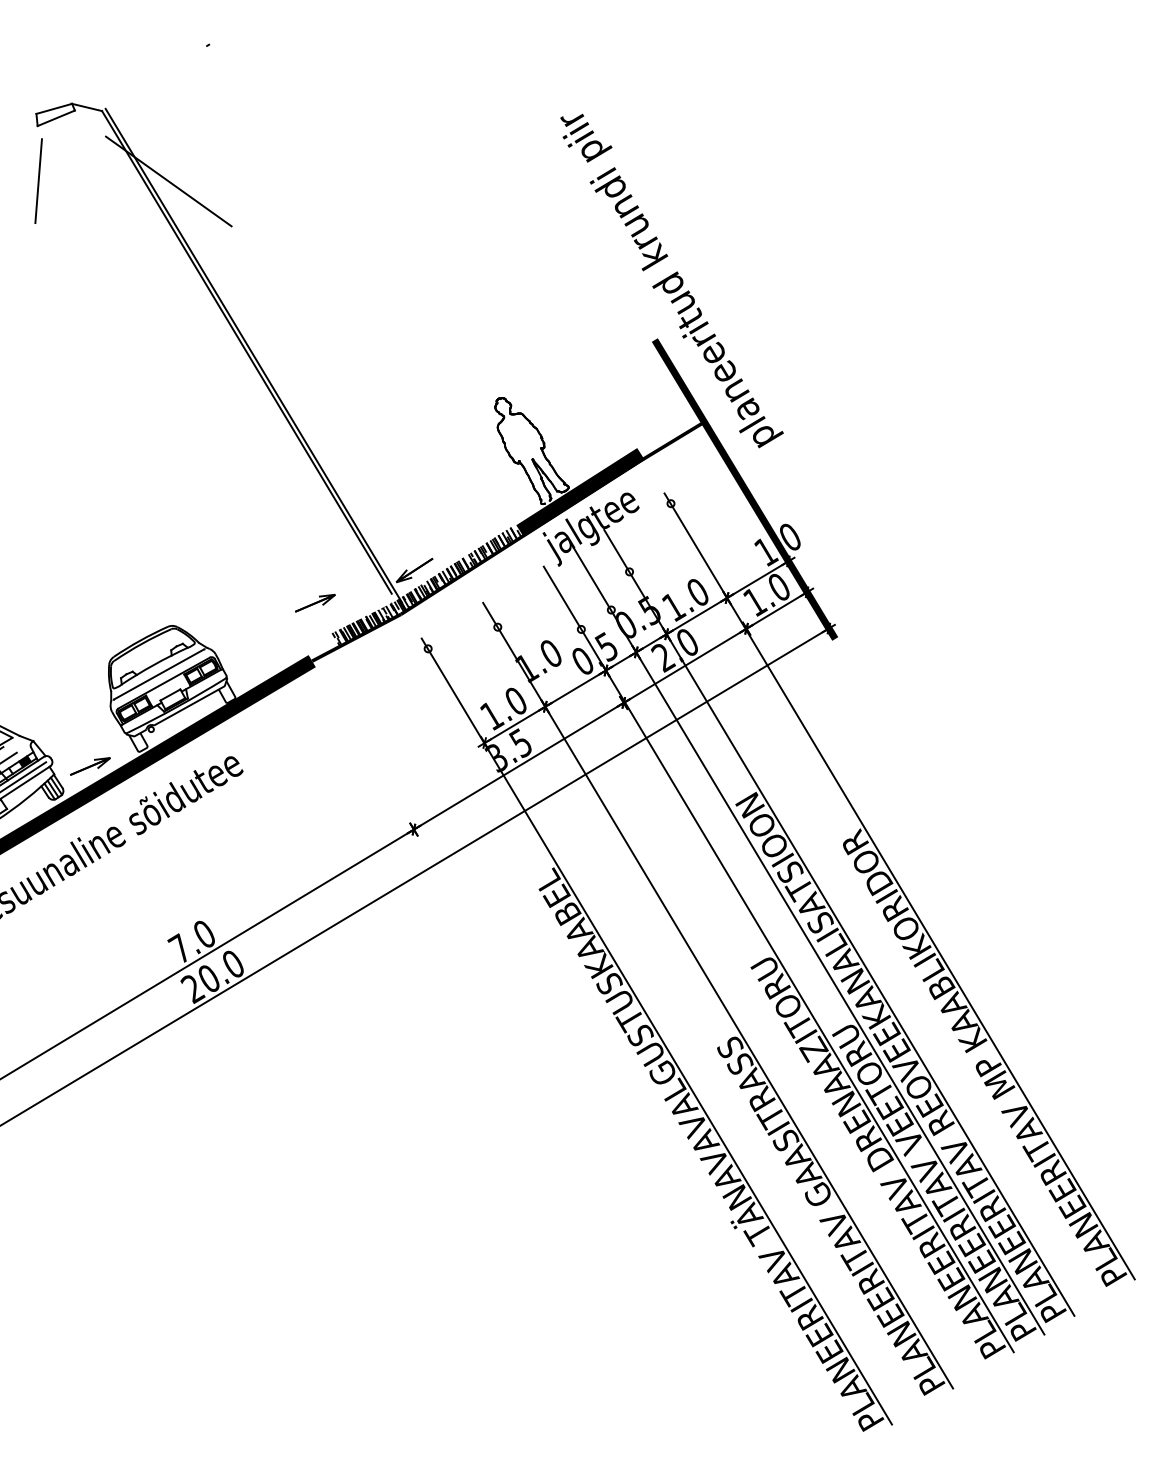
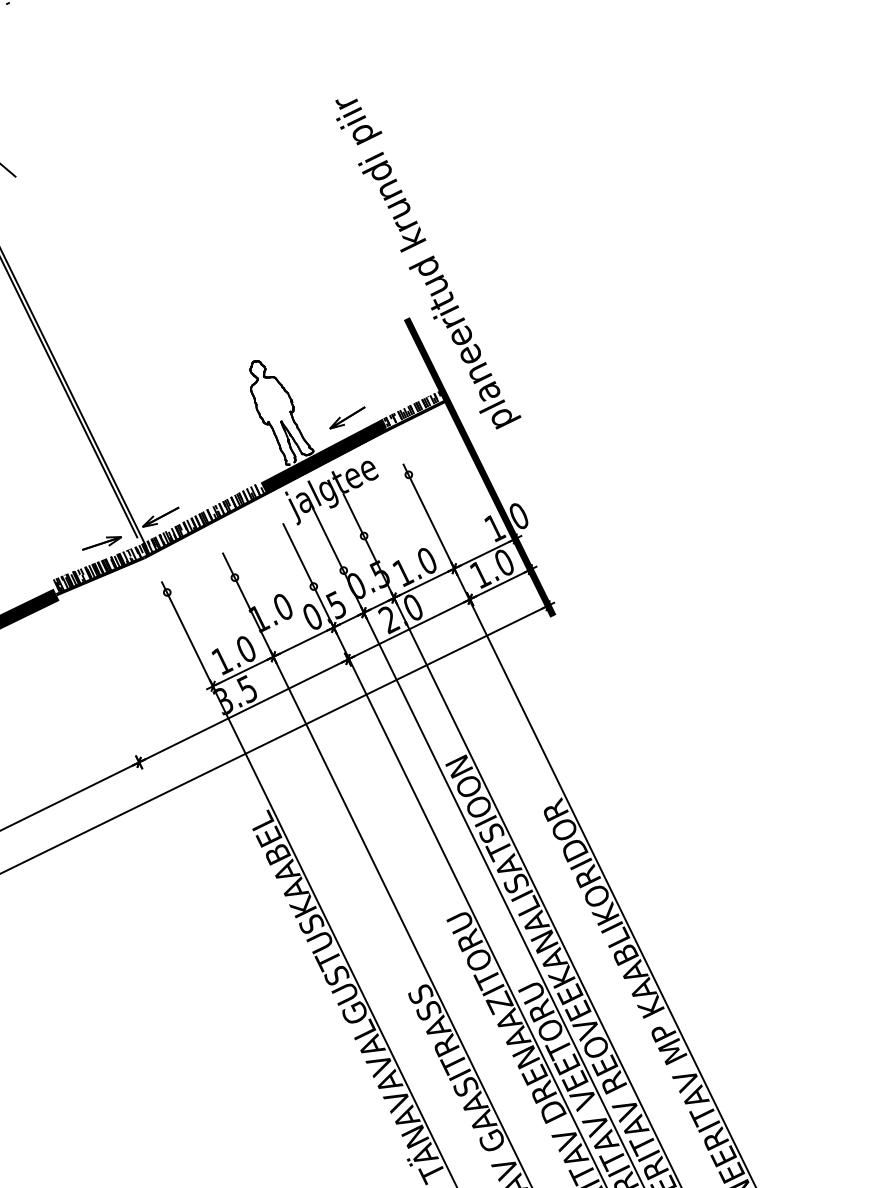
hatch: (669, 434) -> (413, 409), added
part: (601, 449) -> (347, 417), added
part: (315, 602) -> (102, 542), moved
hatch: (321, 646) -> (66, 581), added

